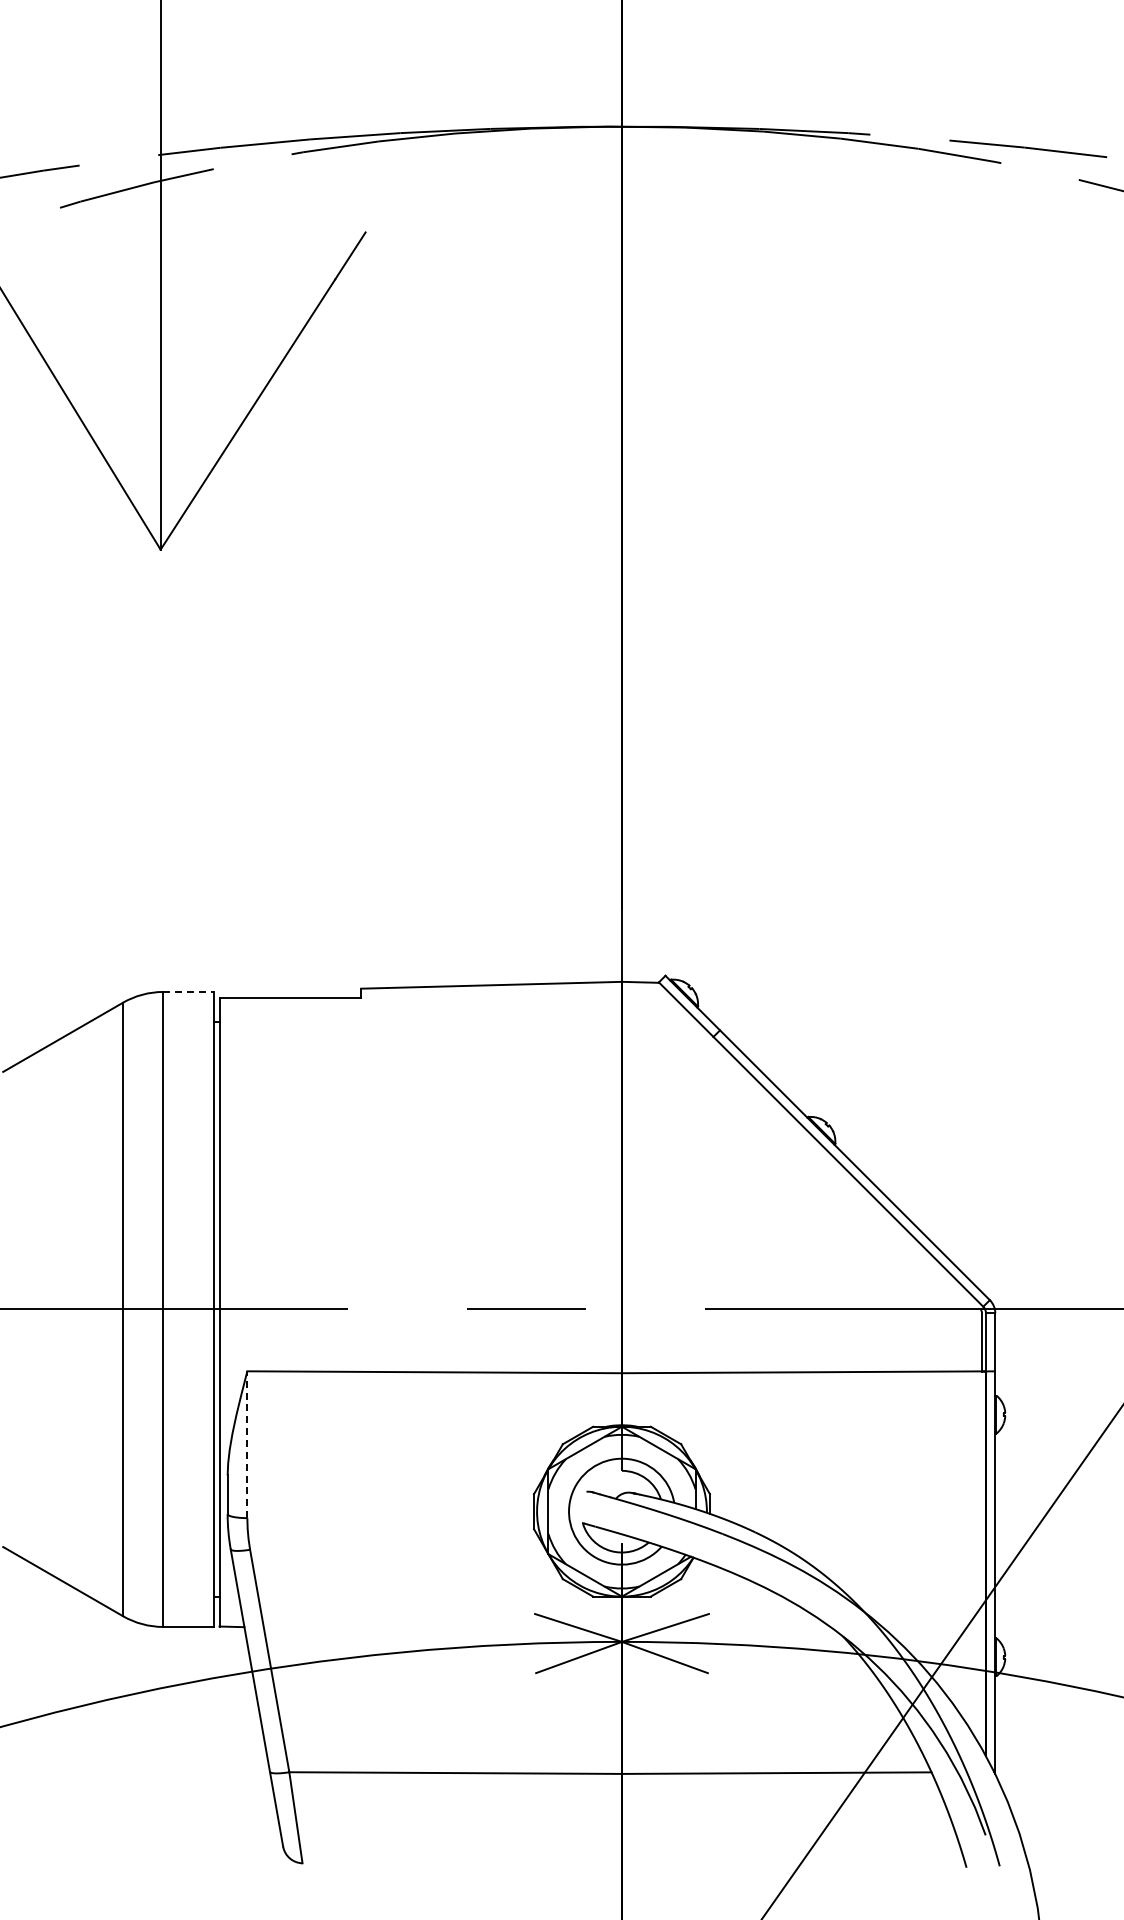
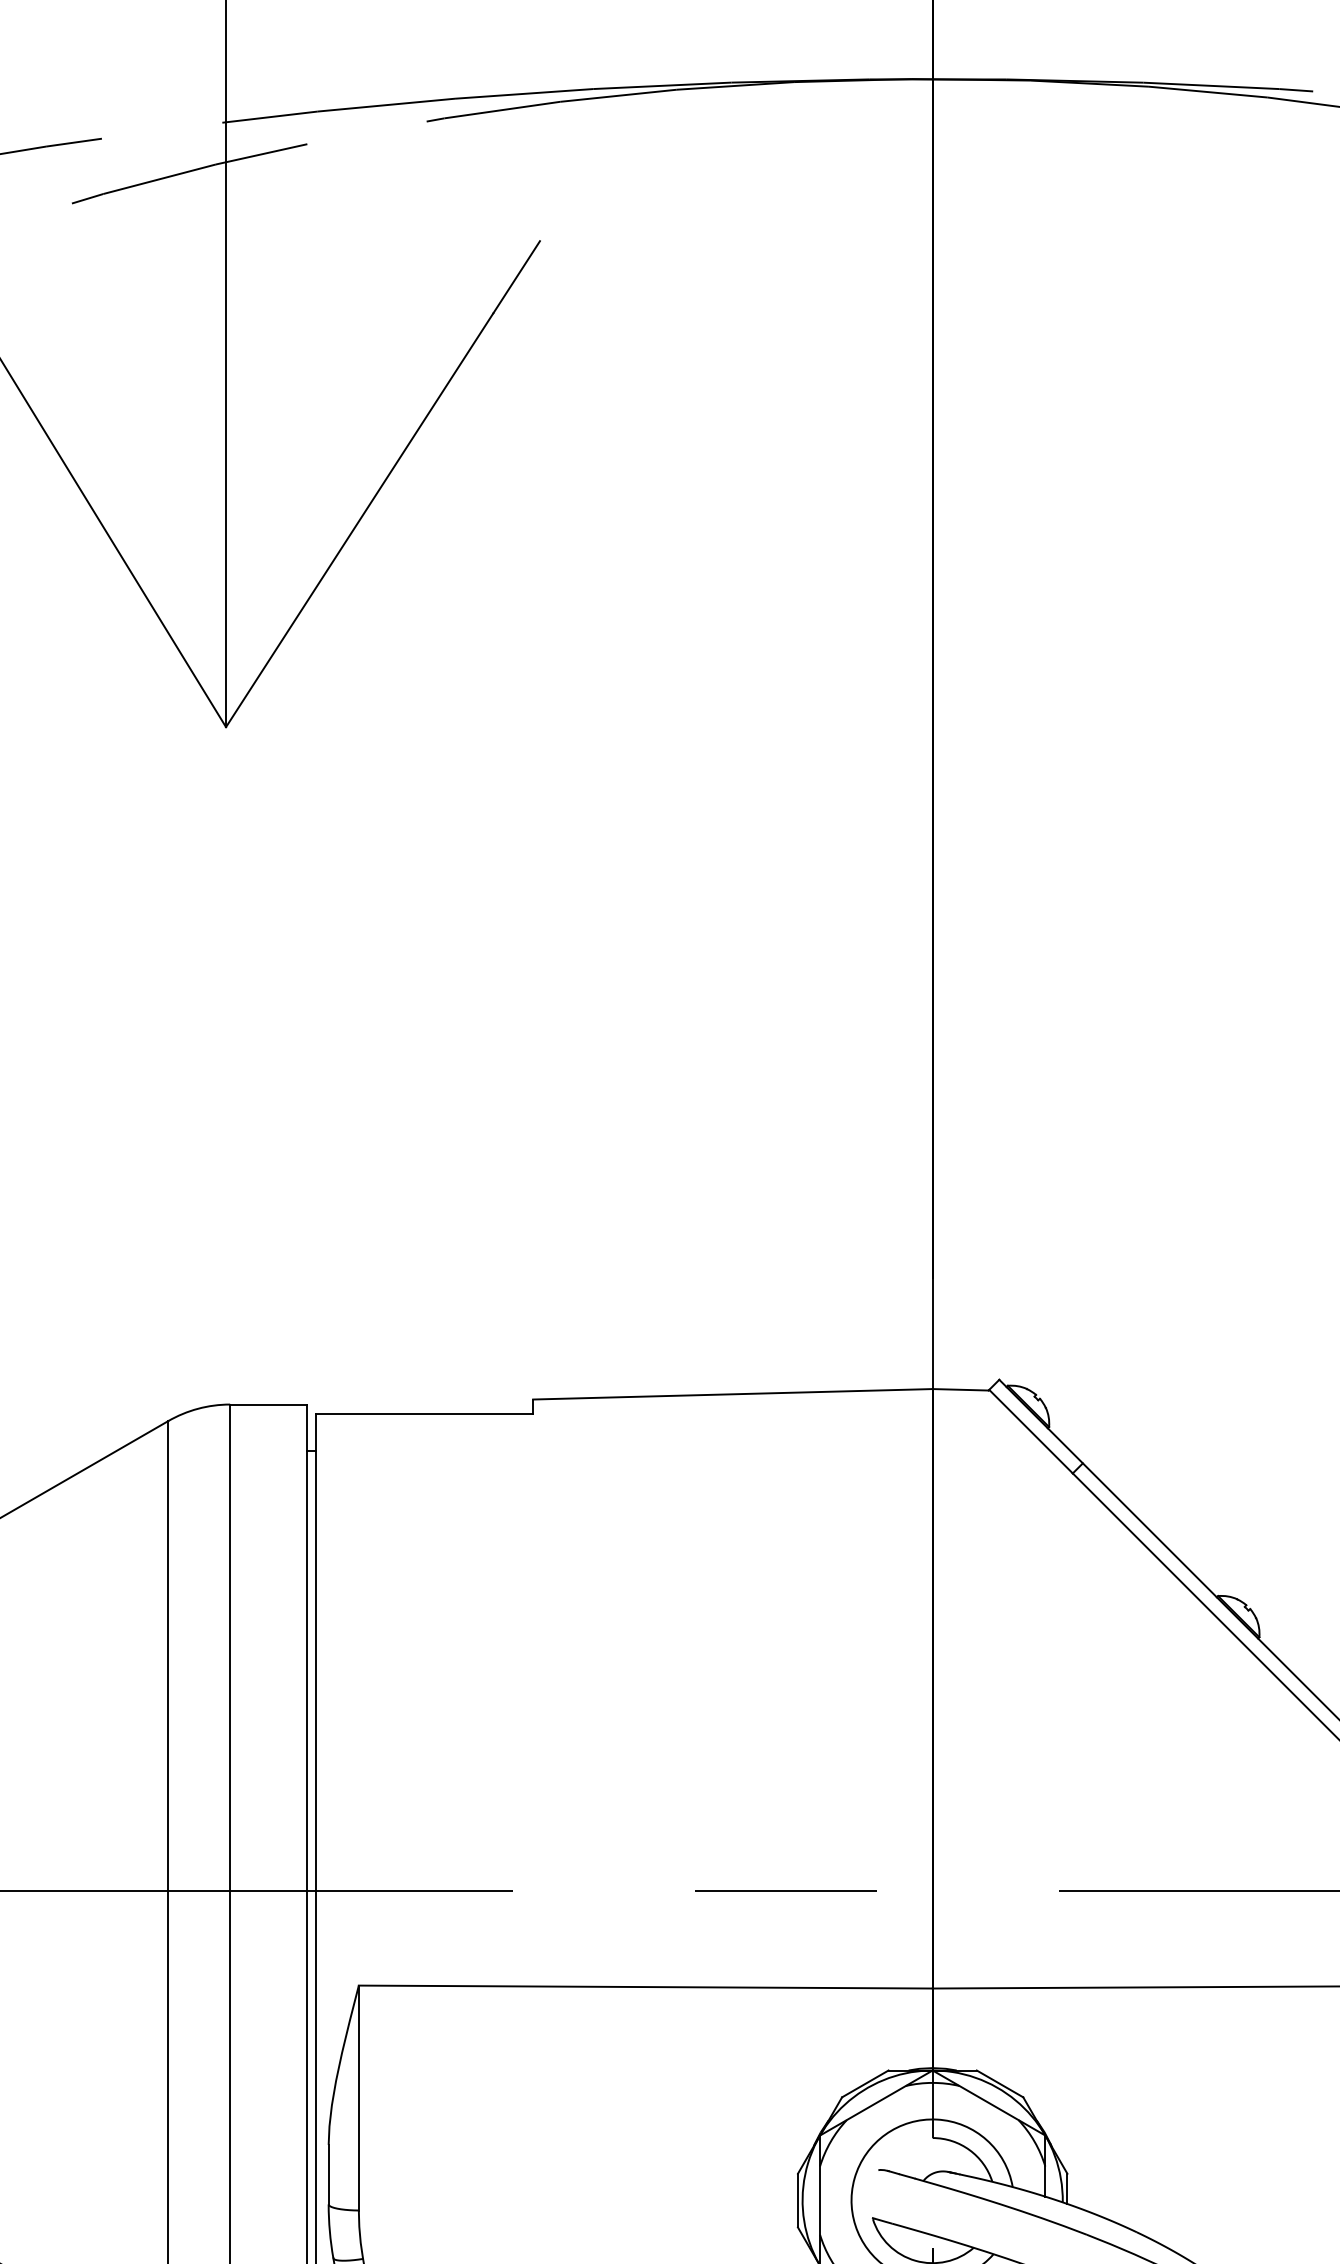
line: (188, 991) -> (268, 1403), dashed -> solid
line: (247, 1444) -> (359, 2097), dashed -> solid

